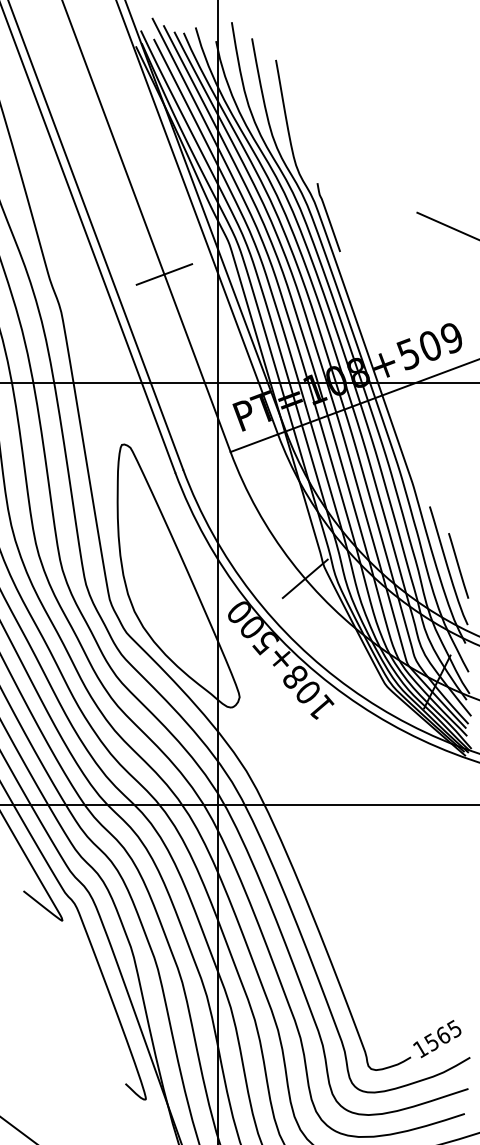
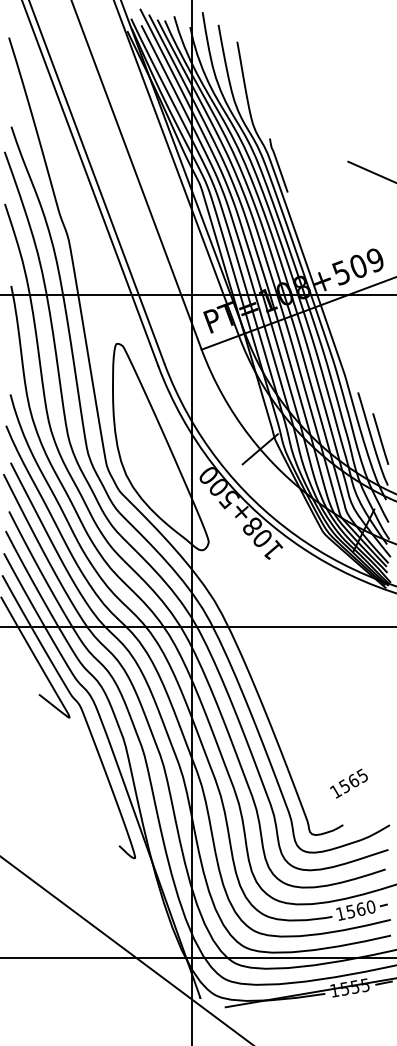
line: (164, 274) -> (149, 210), removed
text: (436, 1038) -> (348, 783), moved

